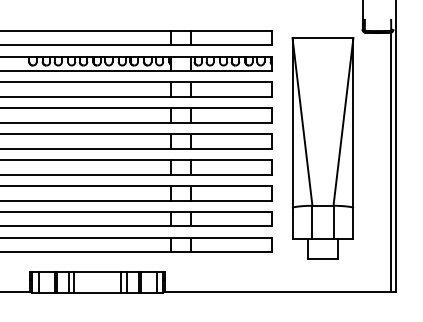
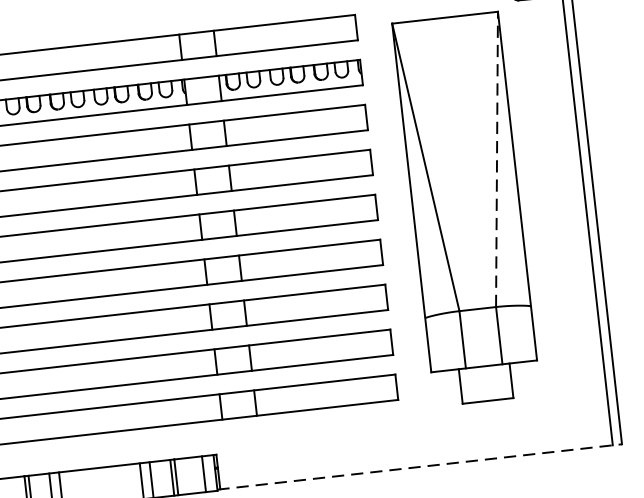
line: (343, 121) -> (496, 158), solid -> dashed
line: (280, 291) -> (420, 466), solid -> dashed

